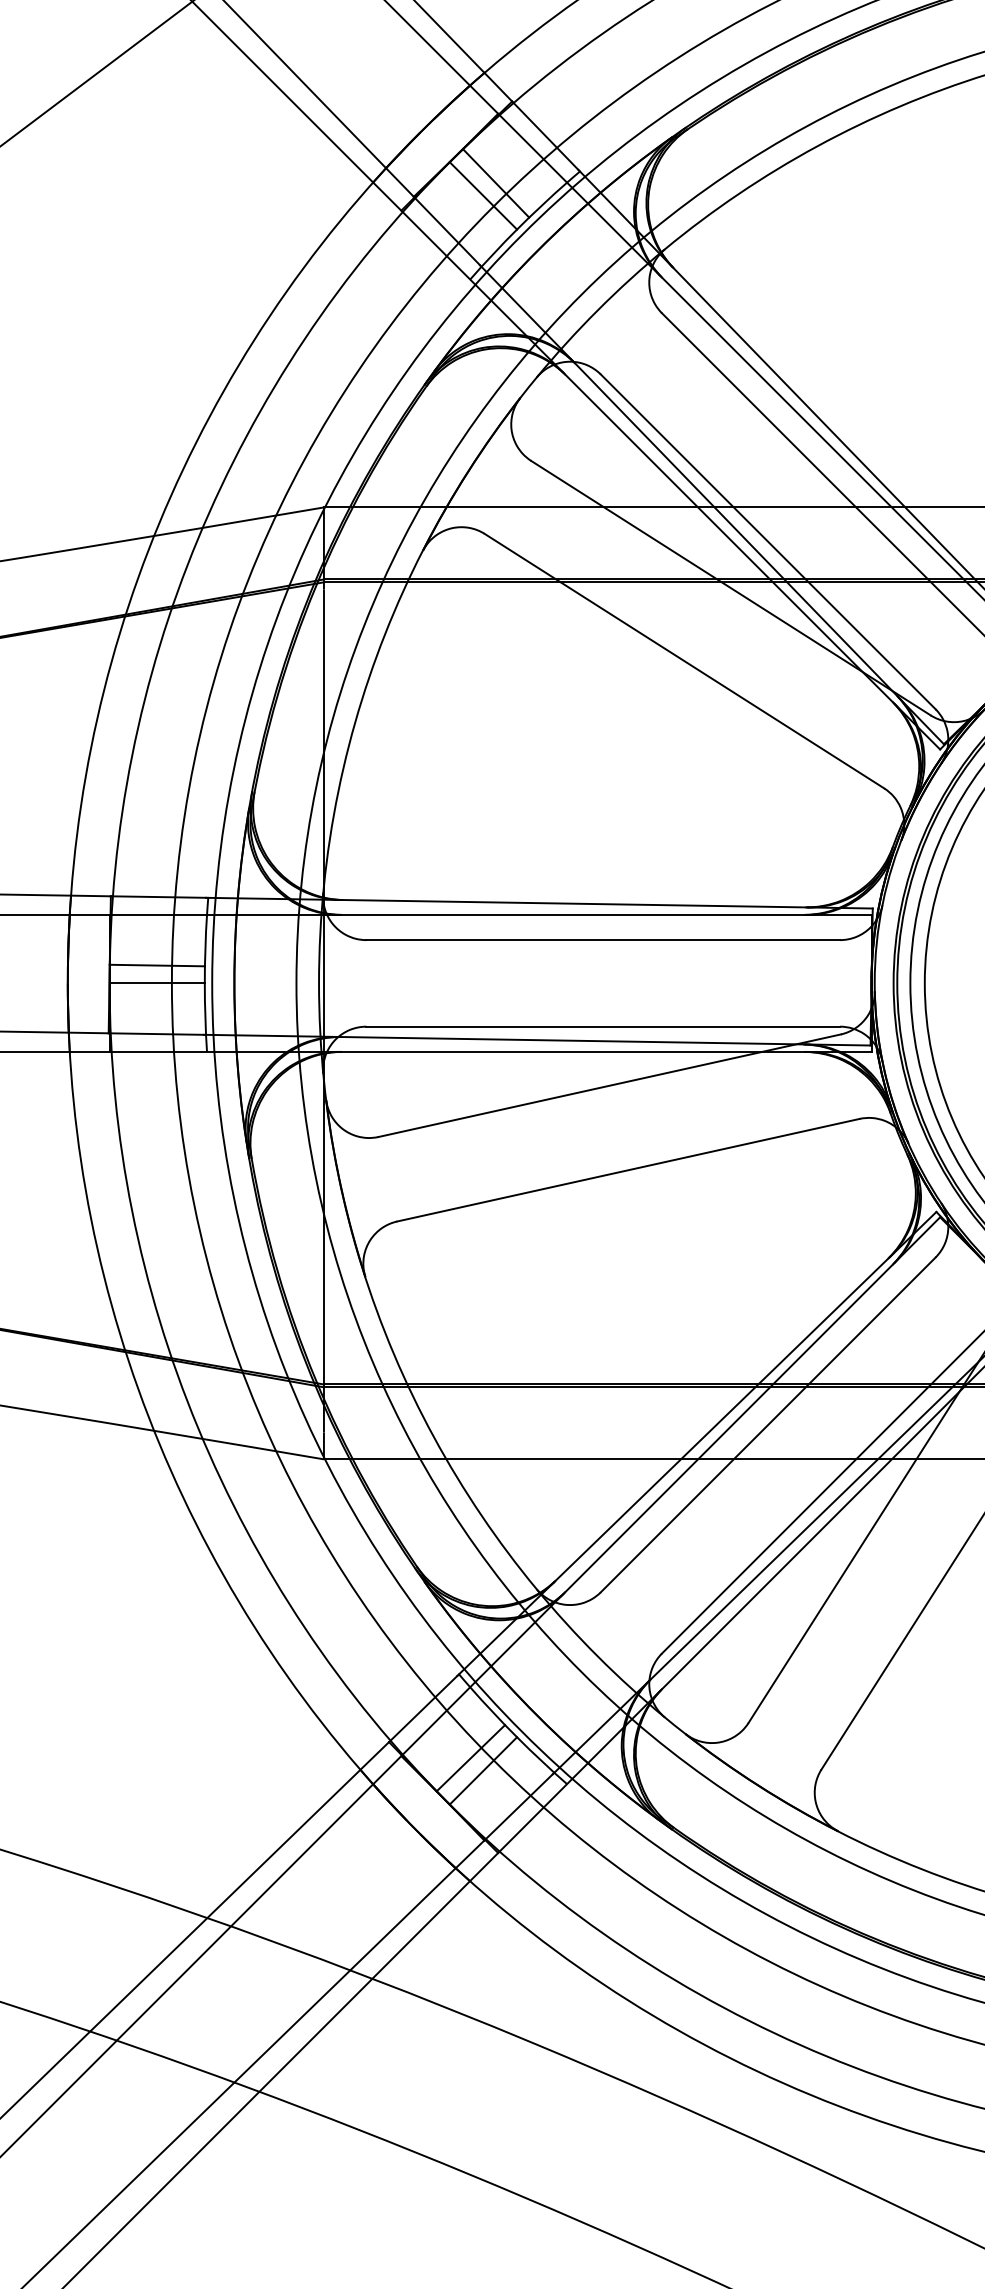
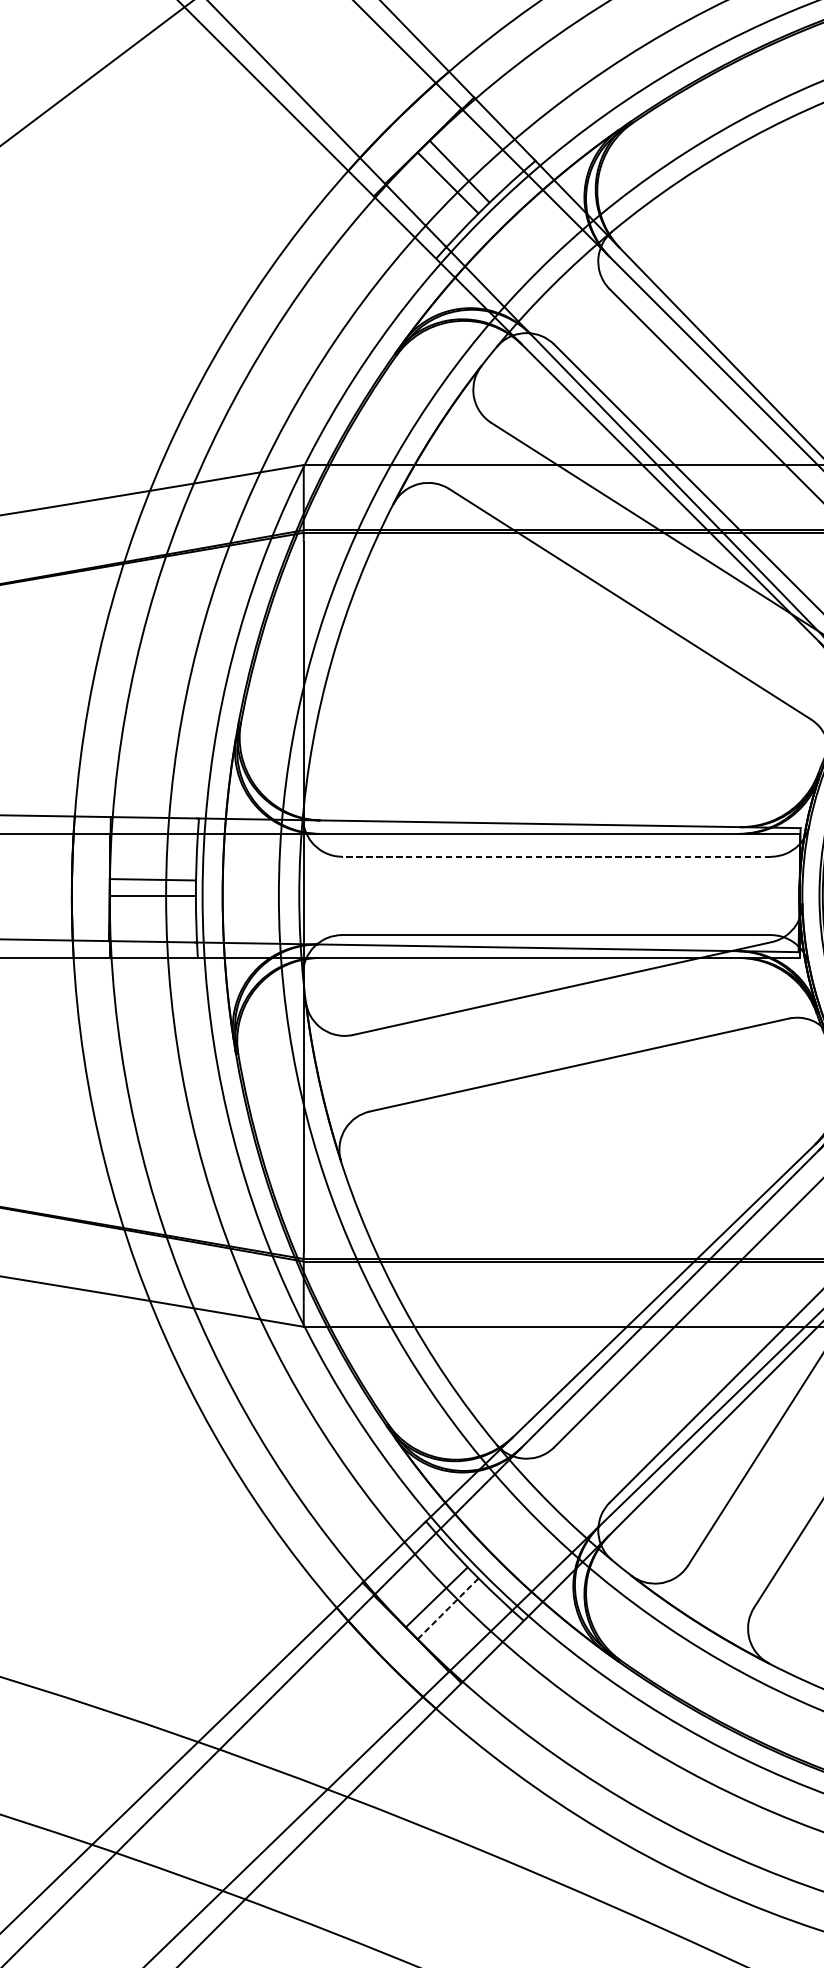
line: (603, 940) -> (556, 857), solid -> dashed
line: (483, 1770) -> (448, 1608), solid -> dashed

